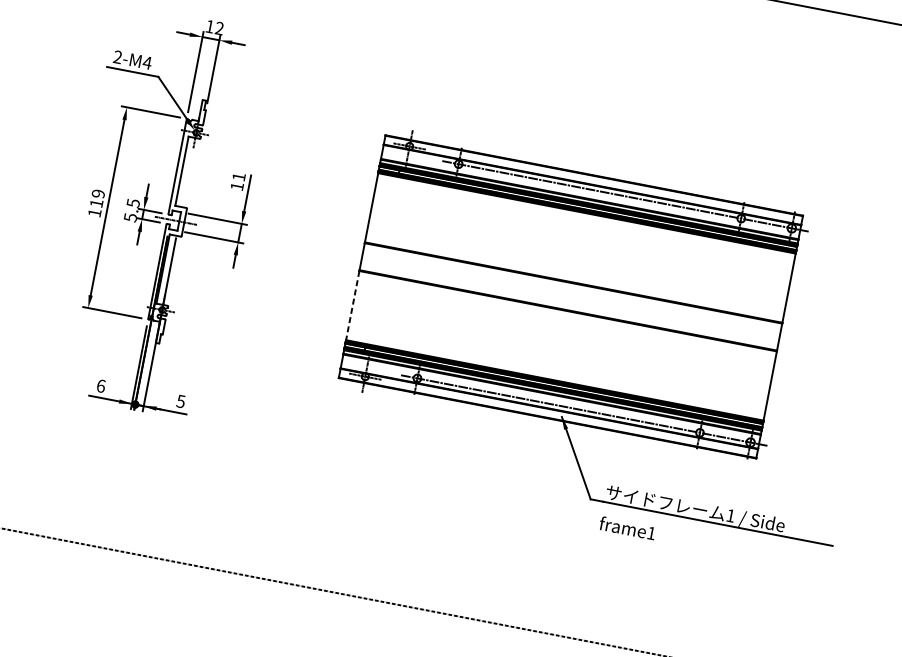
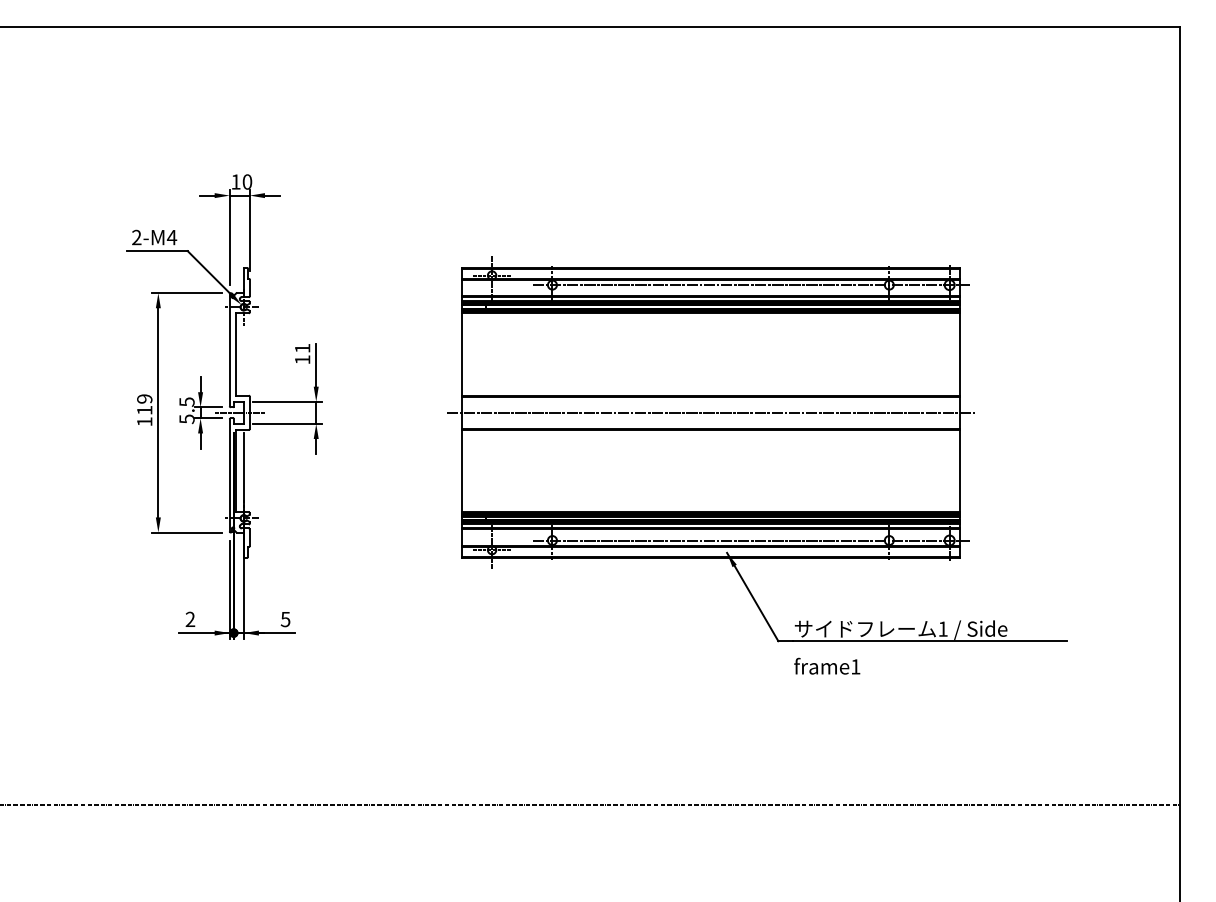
text: (219, 28) -> (247, 181), 12 -> 10
line: (570, 296) -> (710, 412), added
line: (352, 305) -> (461, 471), dashed -> solid
text: (101, 386) -> (190, 619), 6 -> 2

